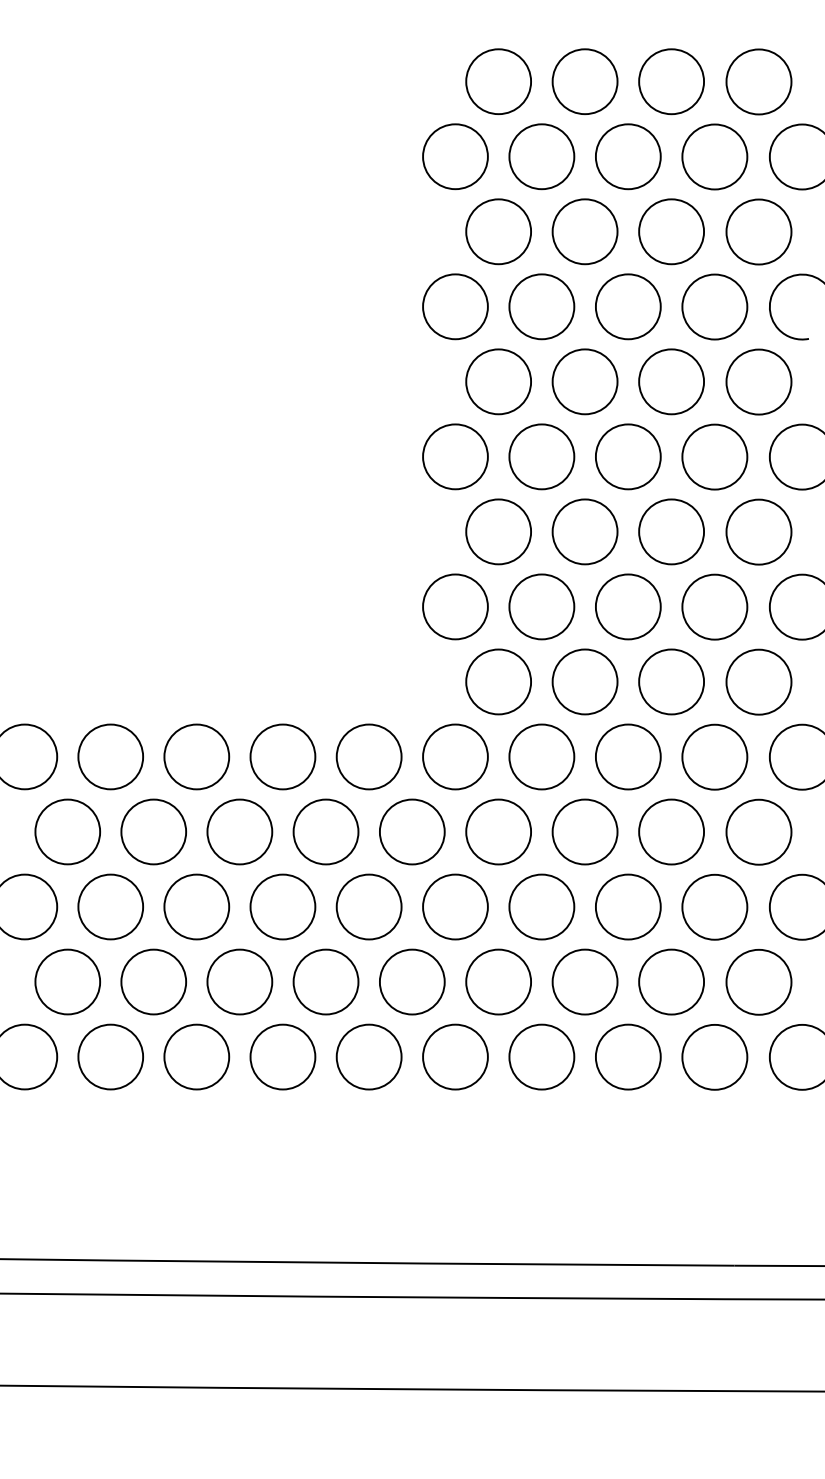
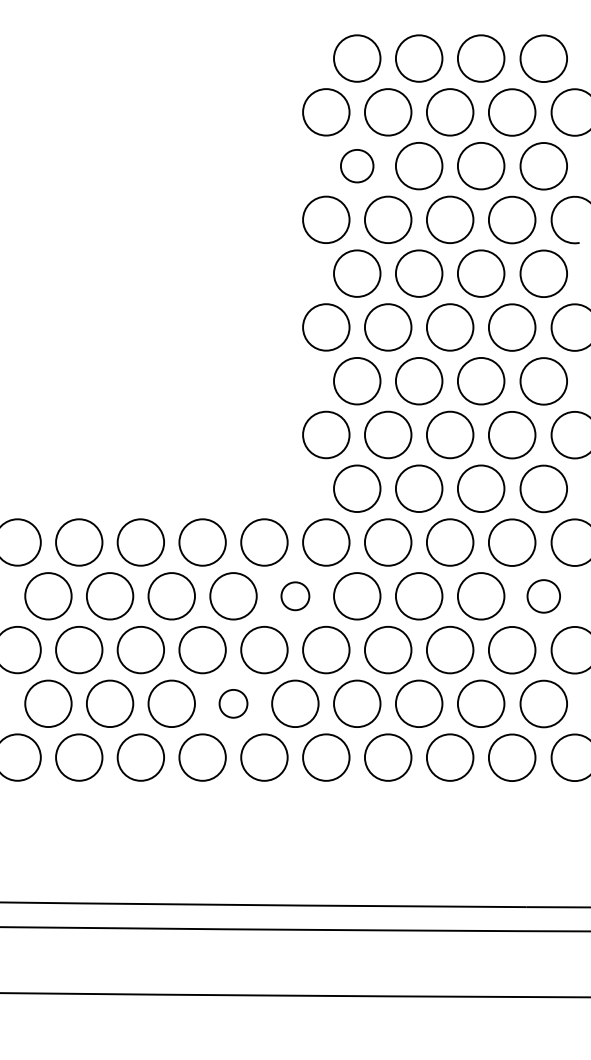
part: (498, 231) -> (357, 165), size x0.7
part: (412, 831) -> (295, 595), size x0.6
part: (758, 831) -> (543, 595), size x0.7
part: (325, 981) -> (233, 703), size x0.6

